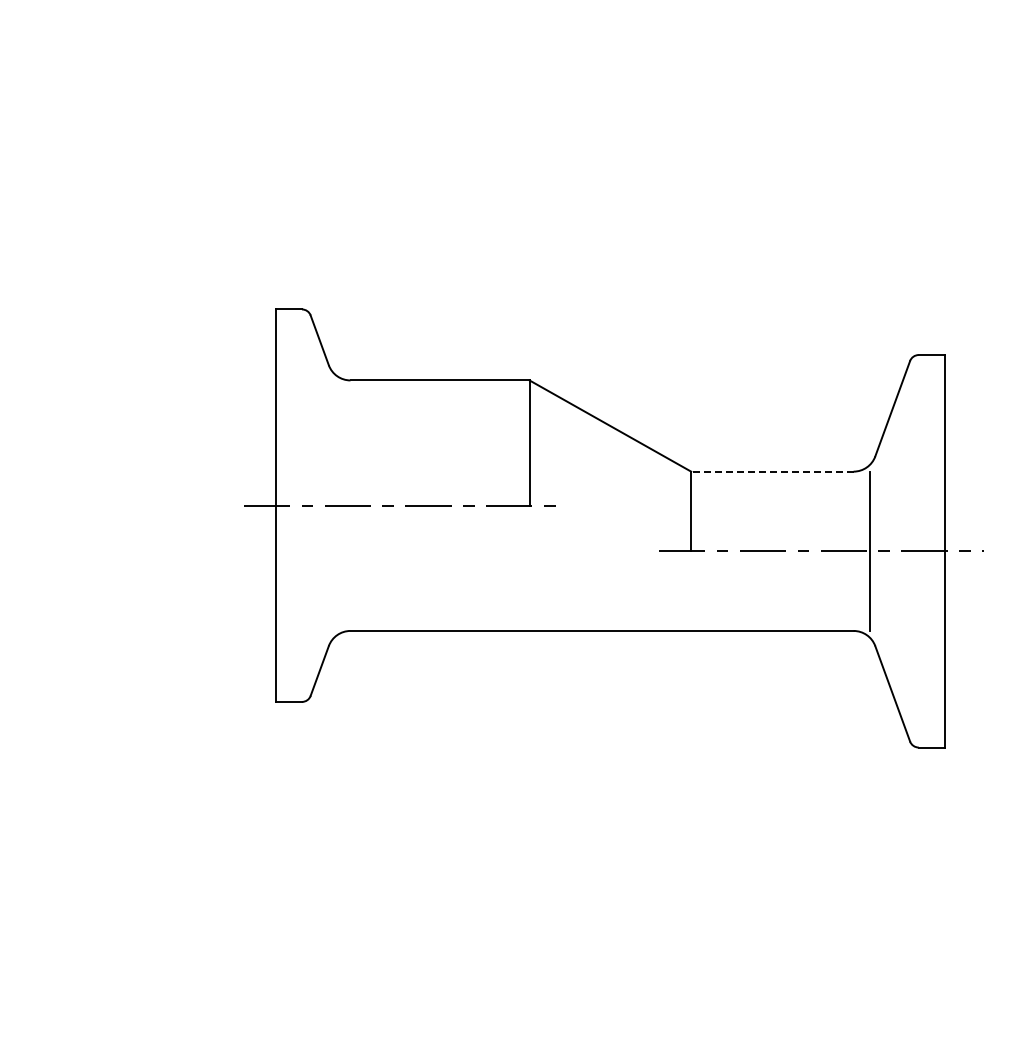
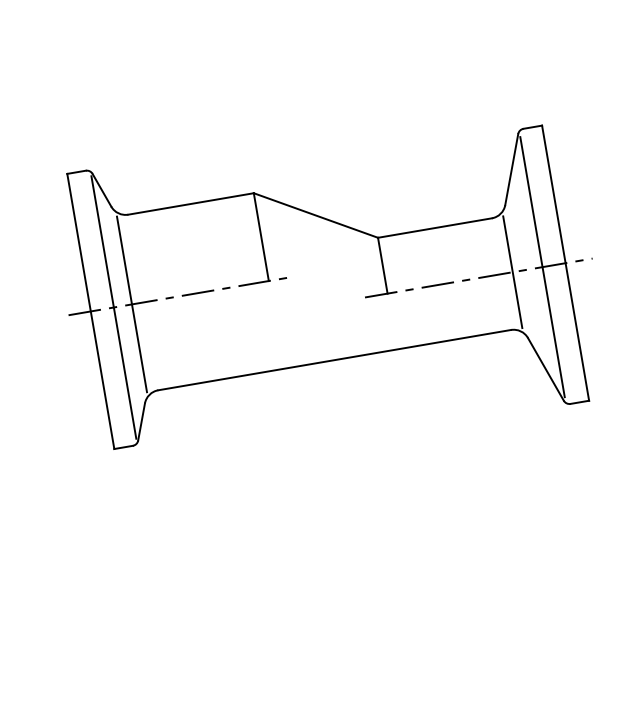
line: (771, 471) -> (434, 228), dashed -> solid
line: (308, 505) -> (113, 307), added
line: (334, 505) -> (132, 304), added
line: (912, 550) -> (542, 266), added

